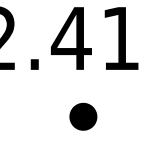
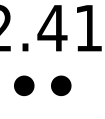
part: (33, 116) -> (24, 85), added

